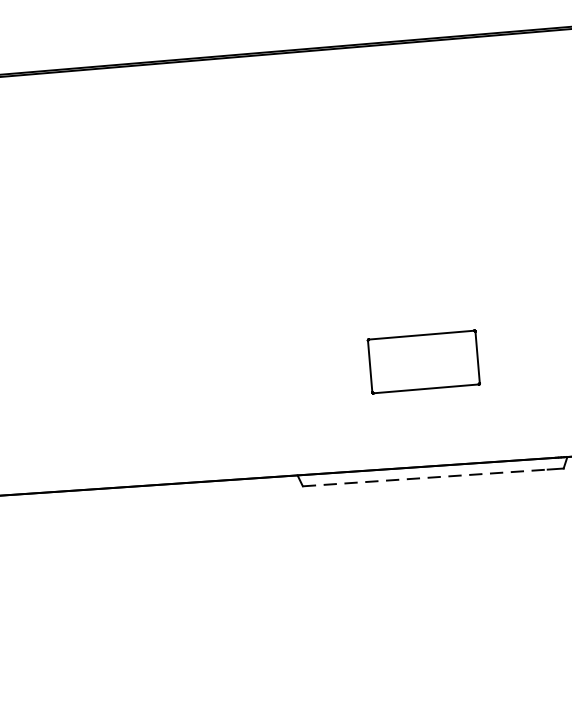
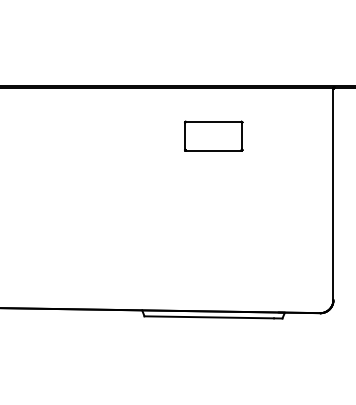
part: (423, 360) -> (213, 135), moved
line: (425, 478) -> (209, 317), dashed -> solid

